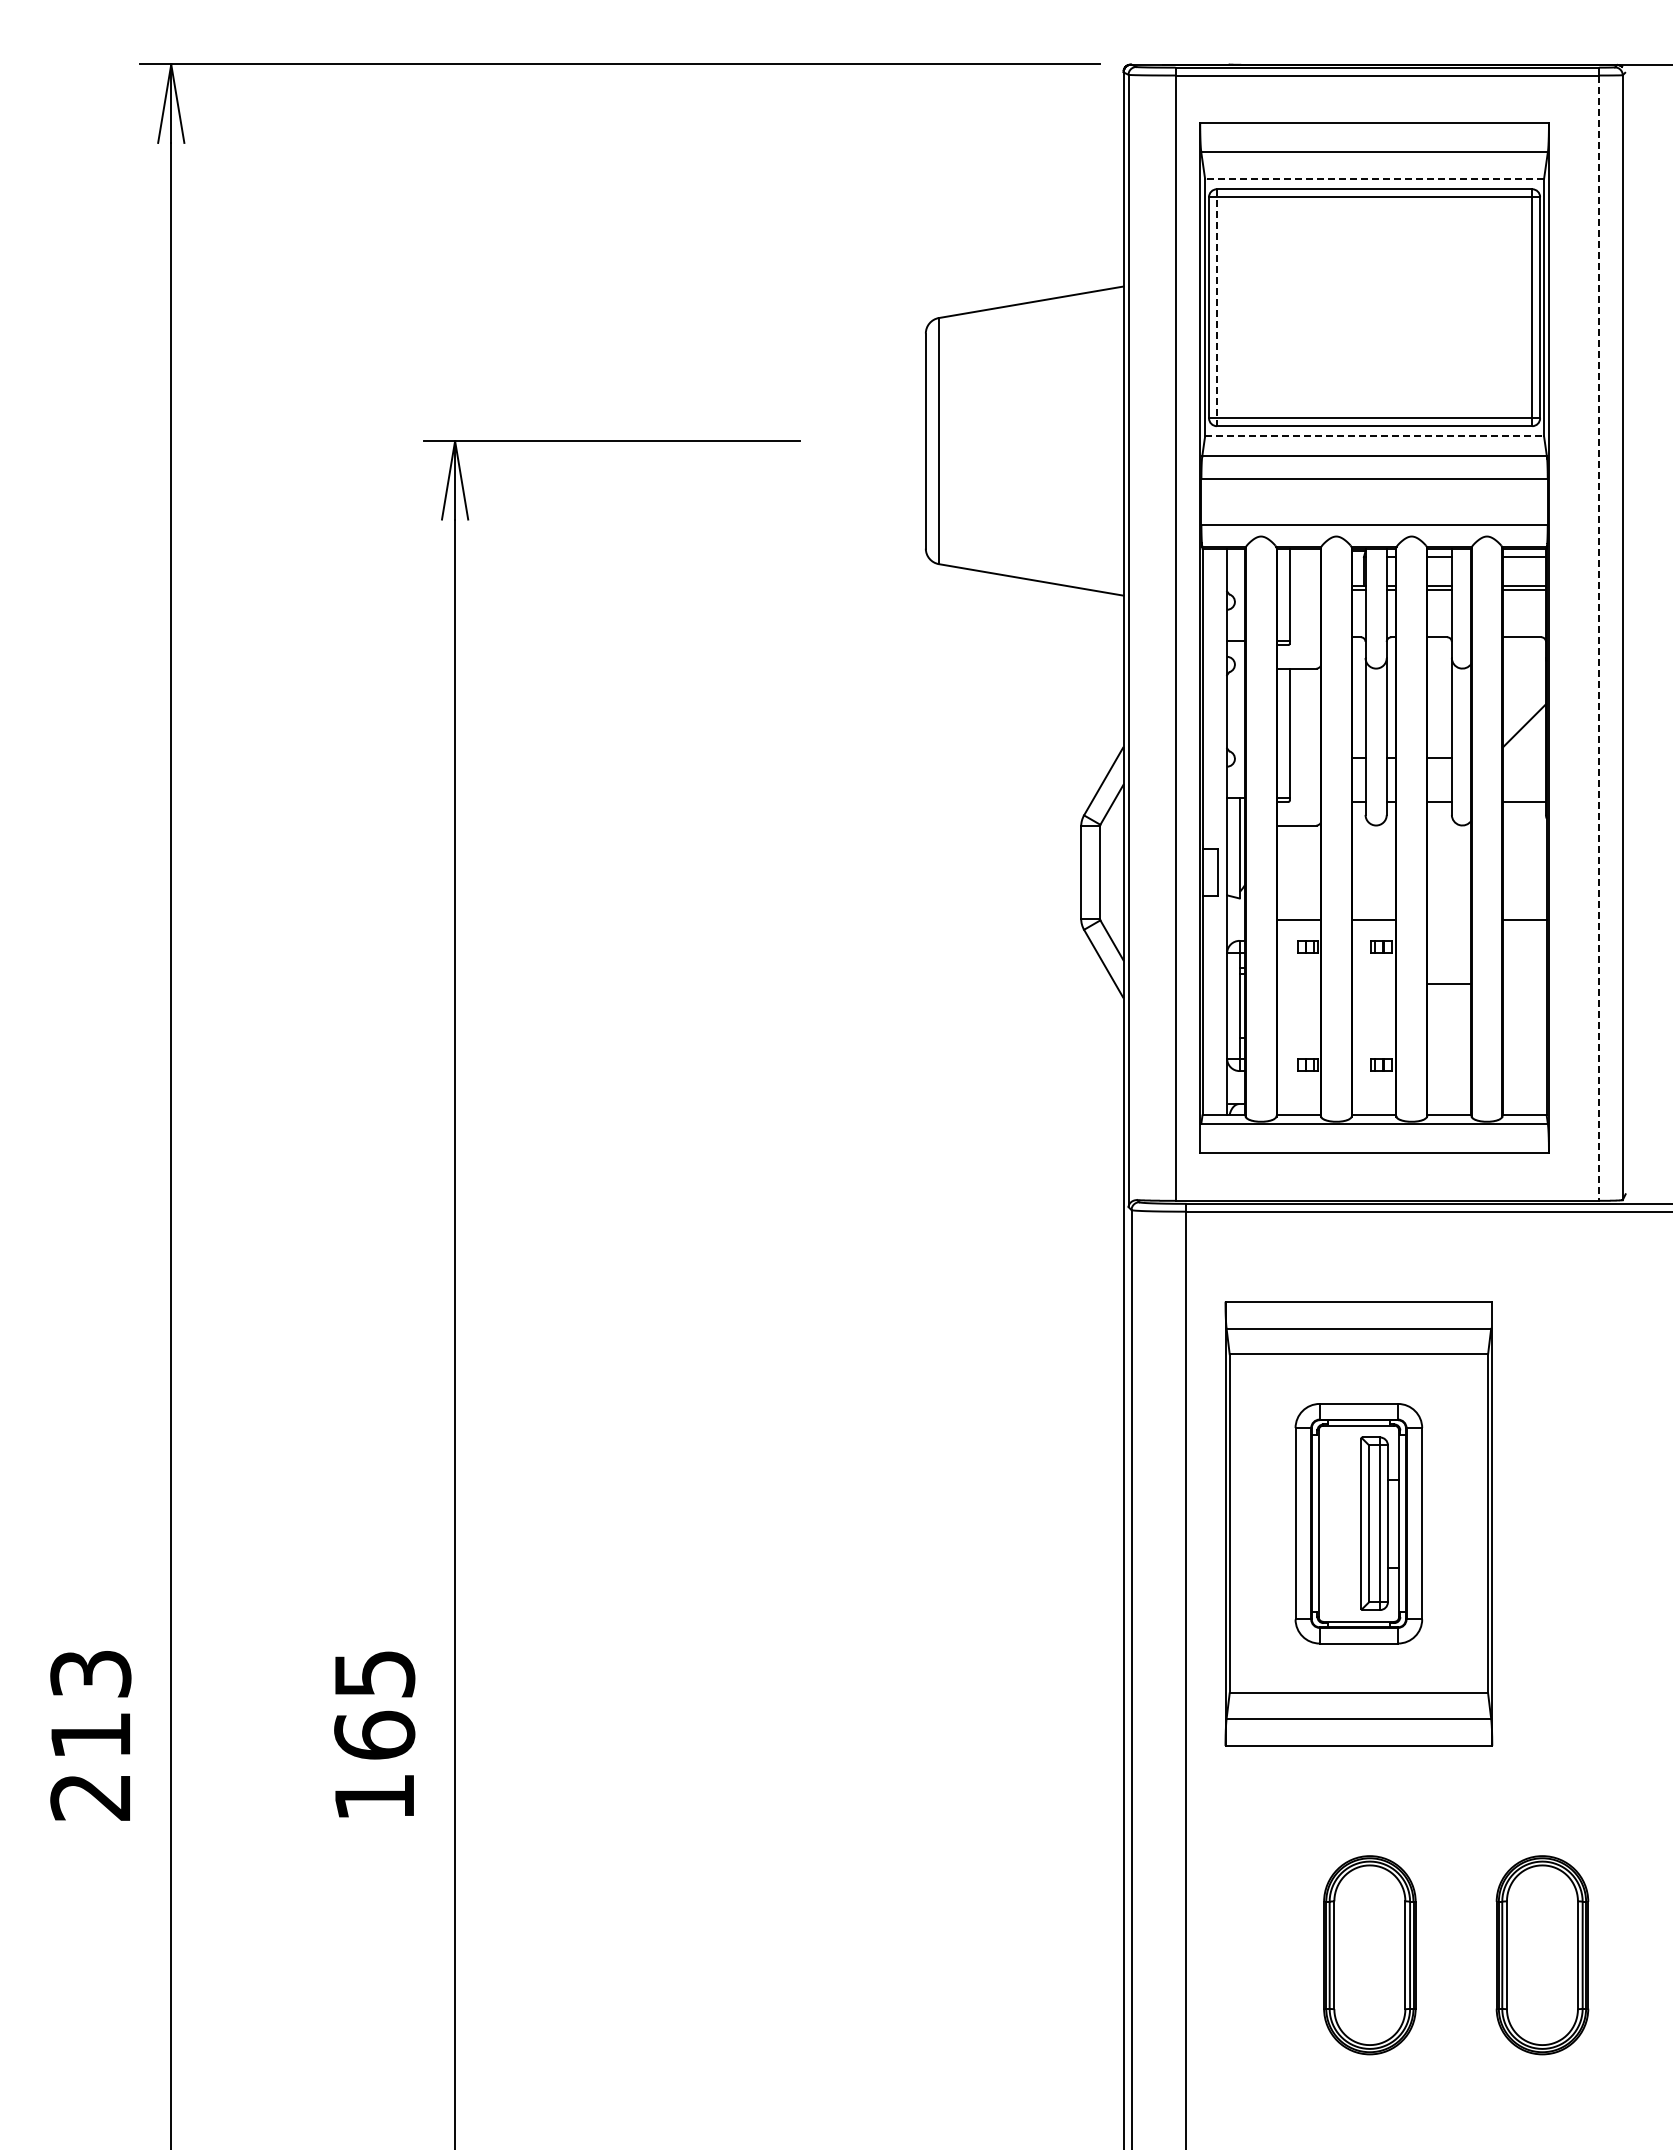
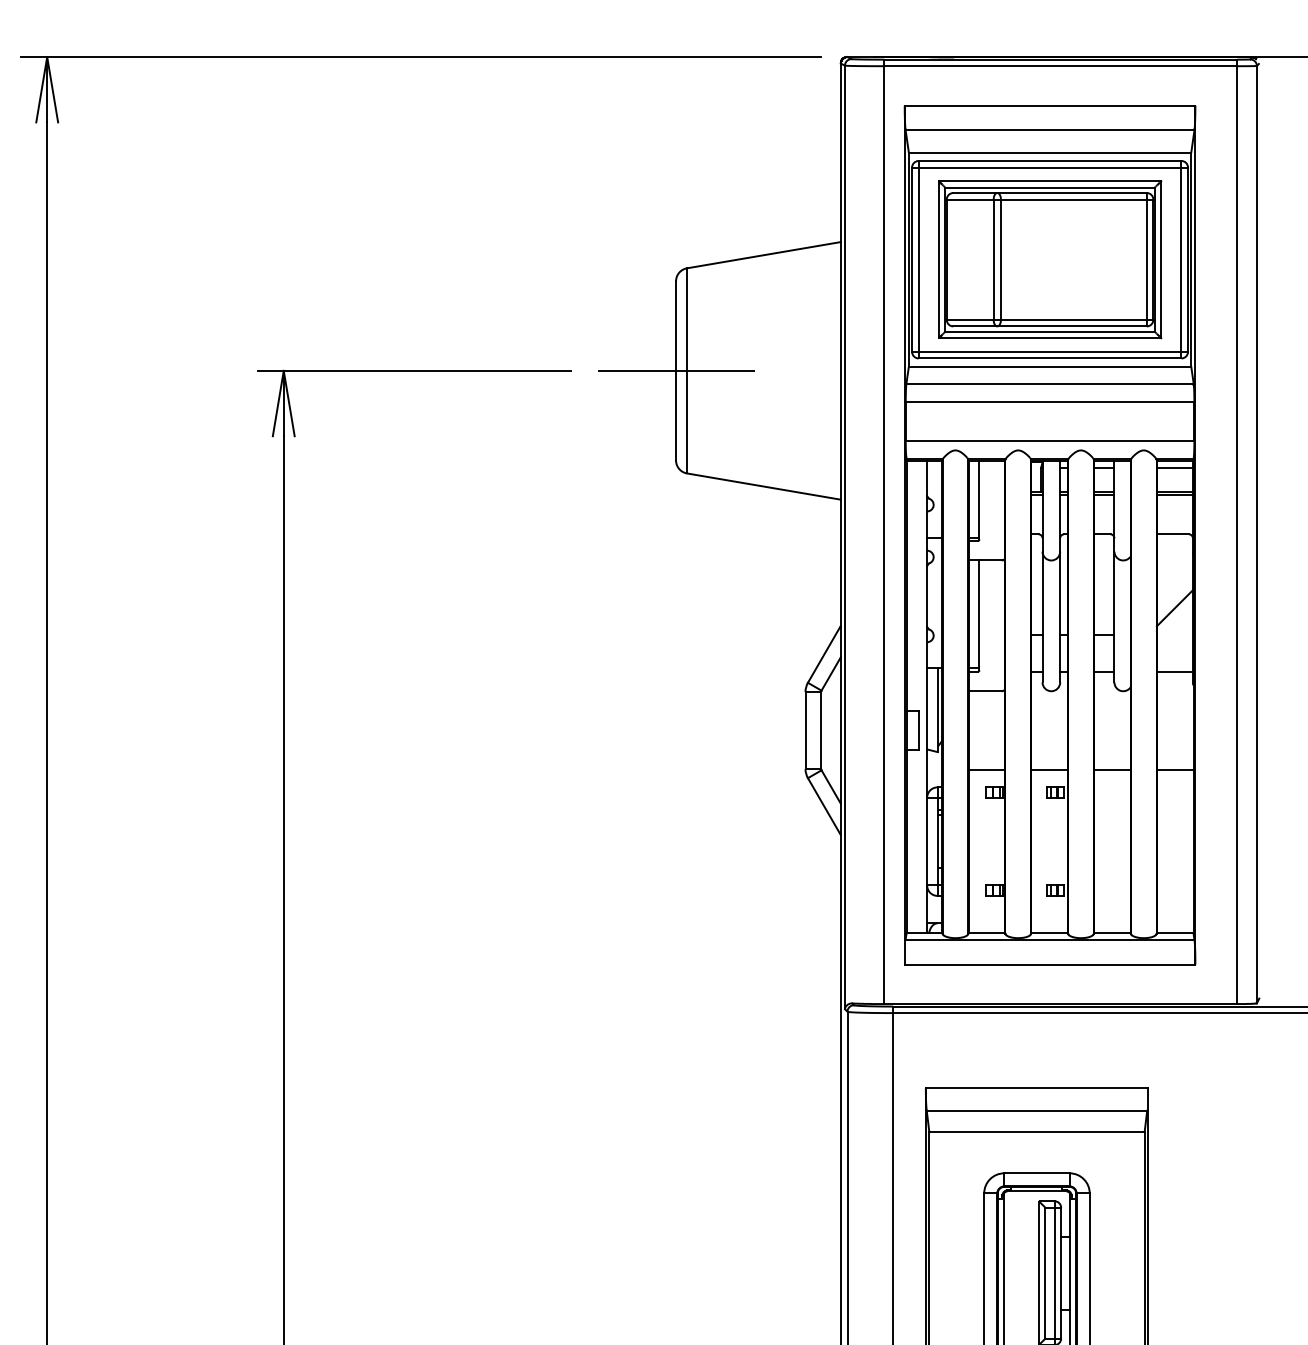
line: (1374, 179) -> (1049, 152), dashed -> solid
part: (1374, 307) -> (1049, 259), added
line: (1216, 308) -> (918, 260), dashed -> solid
line: (1375, 436) -> (1050, 367), dashed -> solid
line: (932, 441) -> (681, 371), added
line: (1599, 638) -> (1237, 535), dashed -> solid
line: (1449, 983) -> (1112, 769), moved

